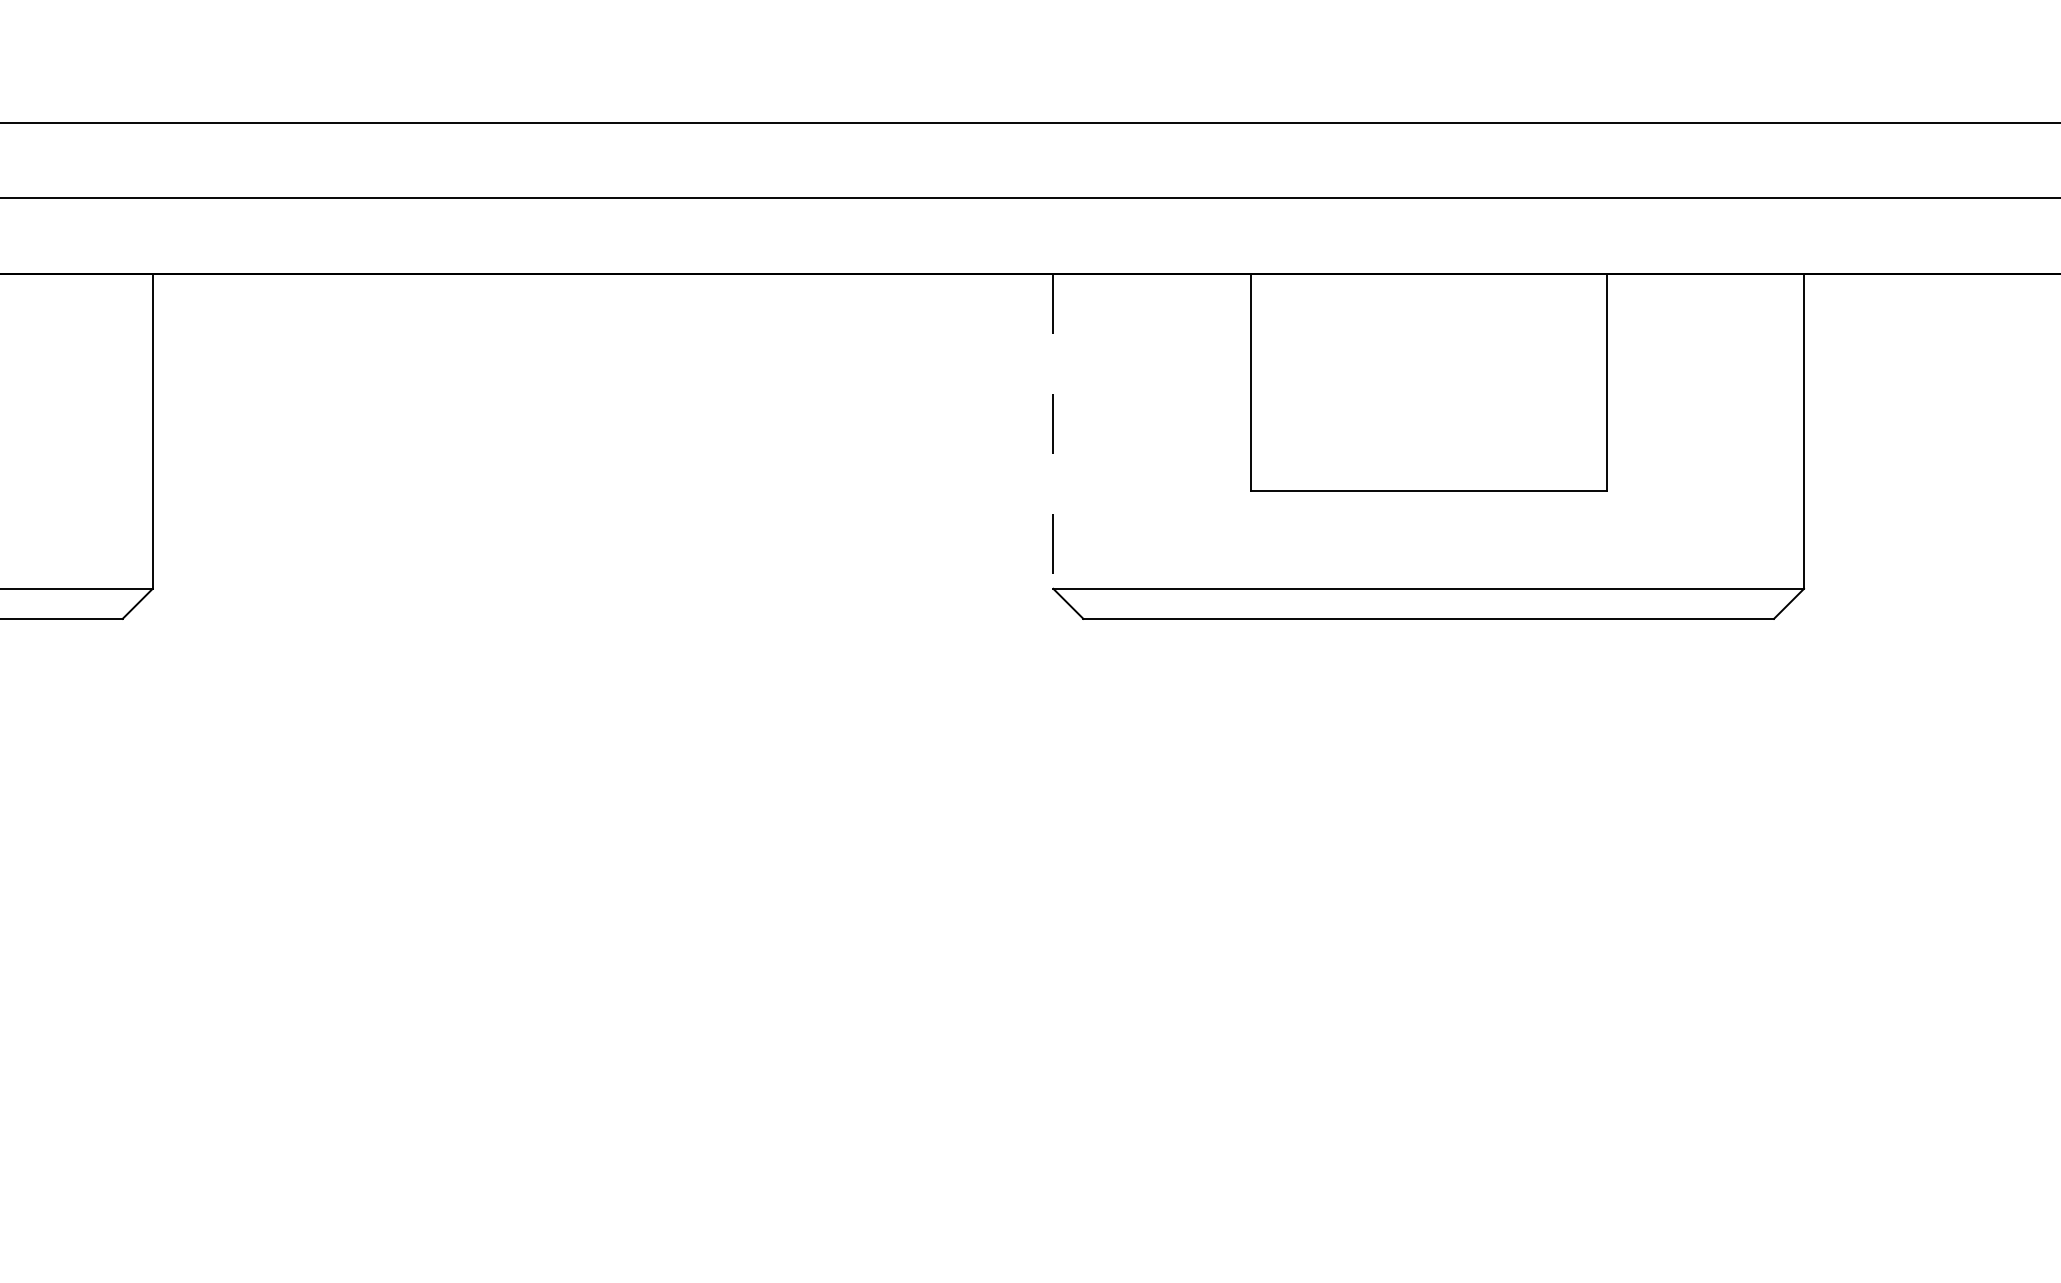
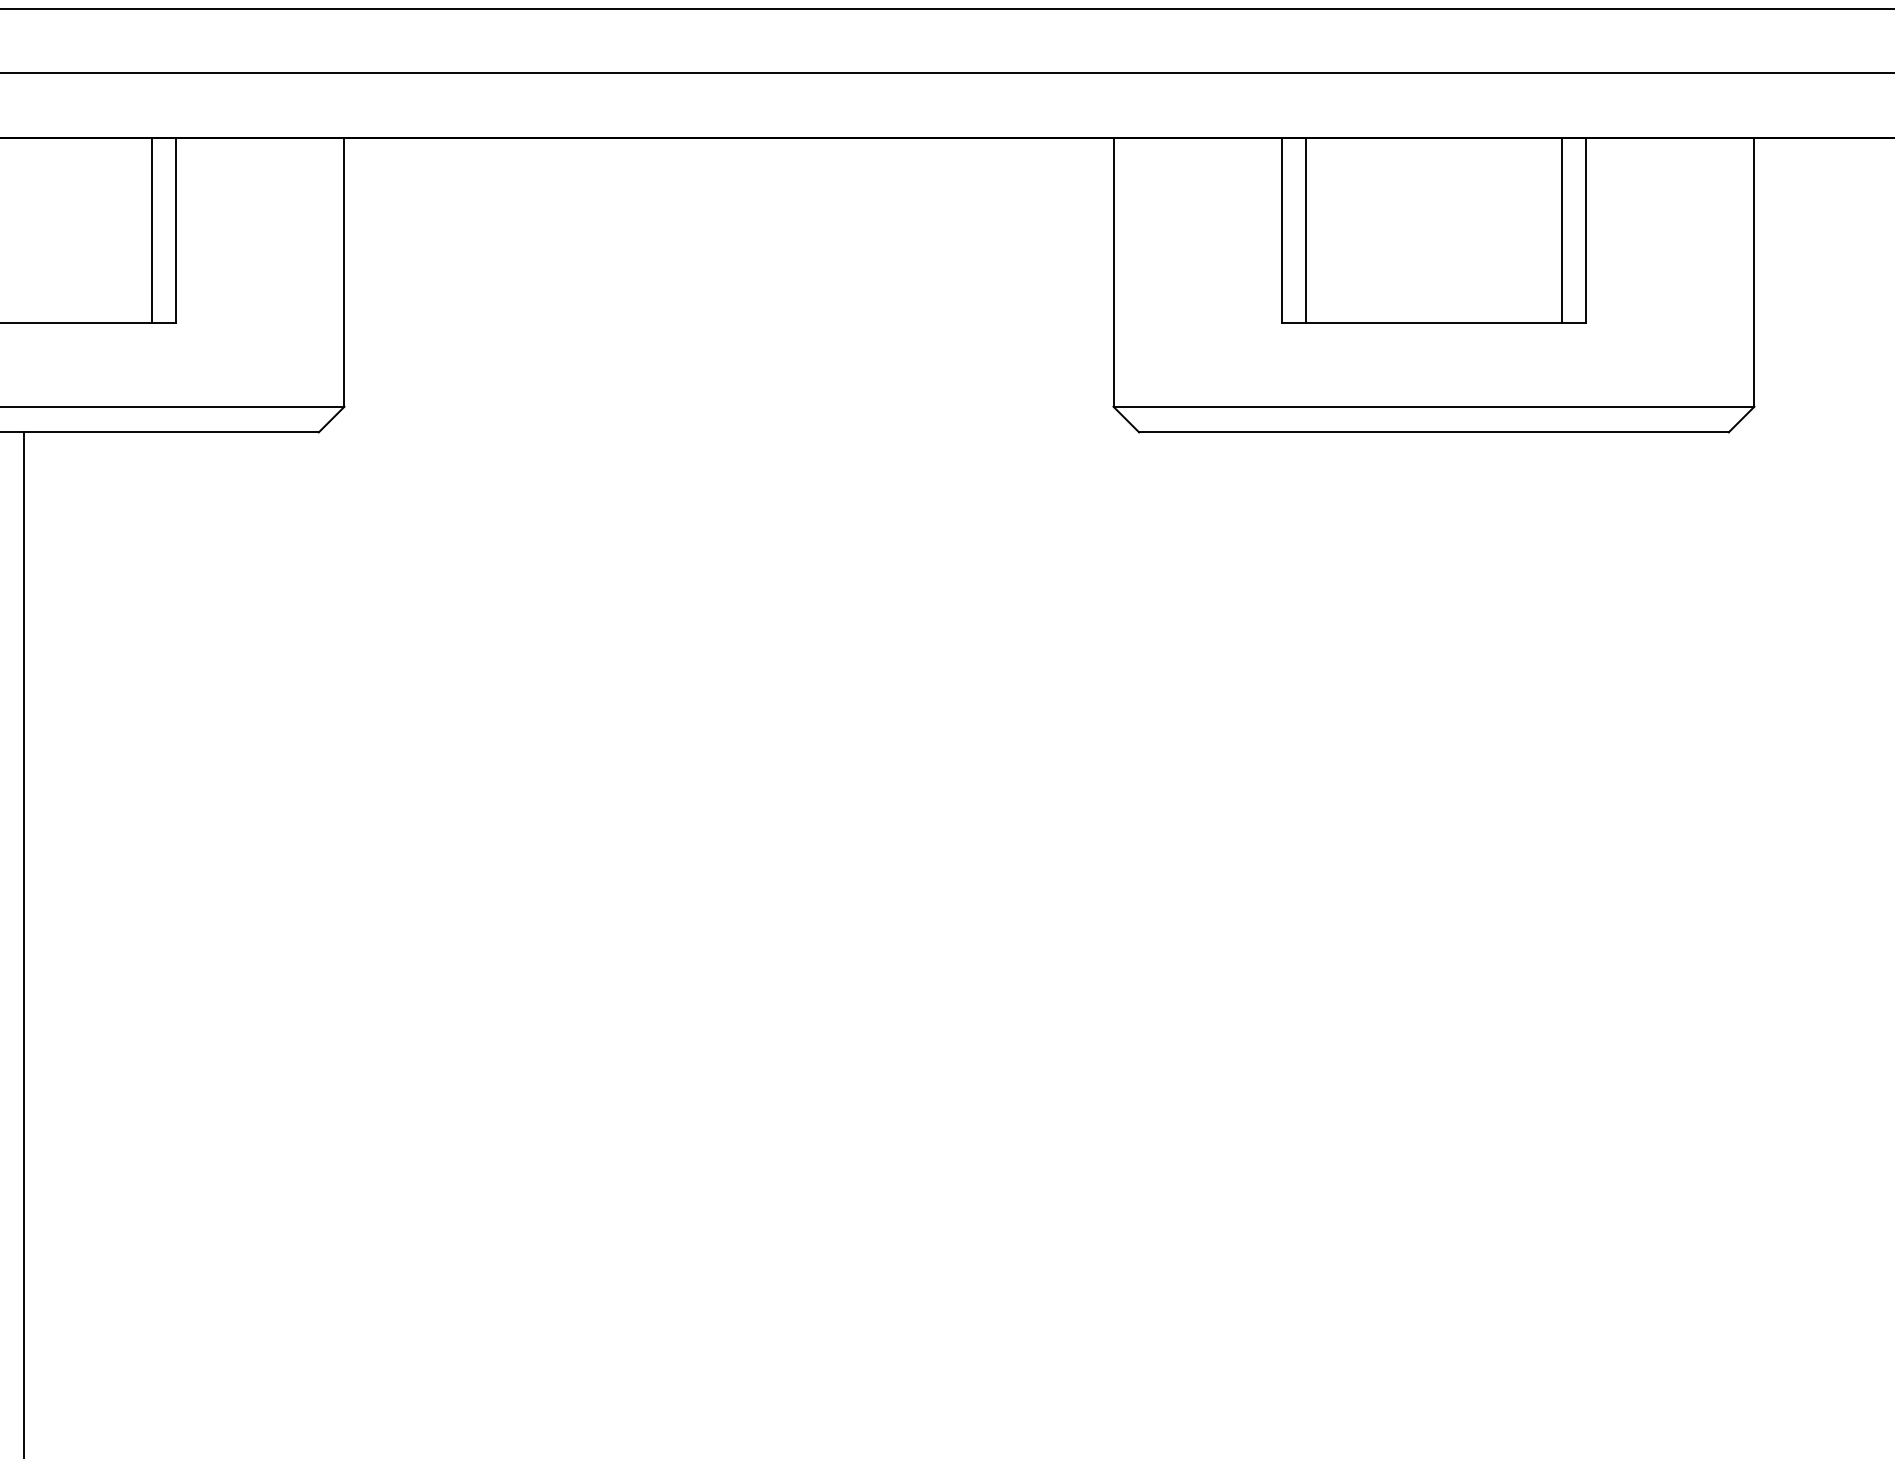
line: (1278, 382) -> (1305, 230), added
line: (1579, 382) -> (1562, 230), added
line: (1053, 431) -> (1113, 272), dashed -> solid

